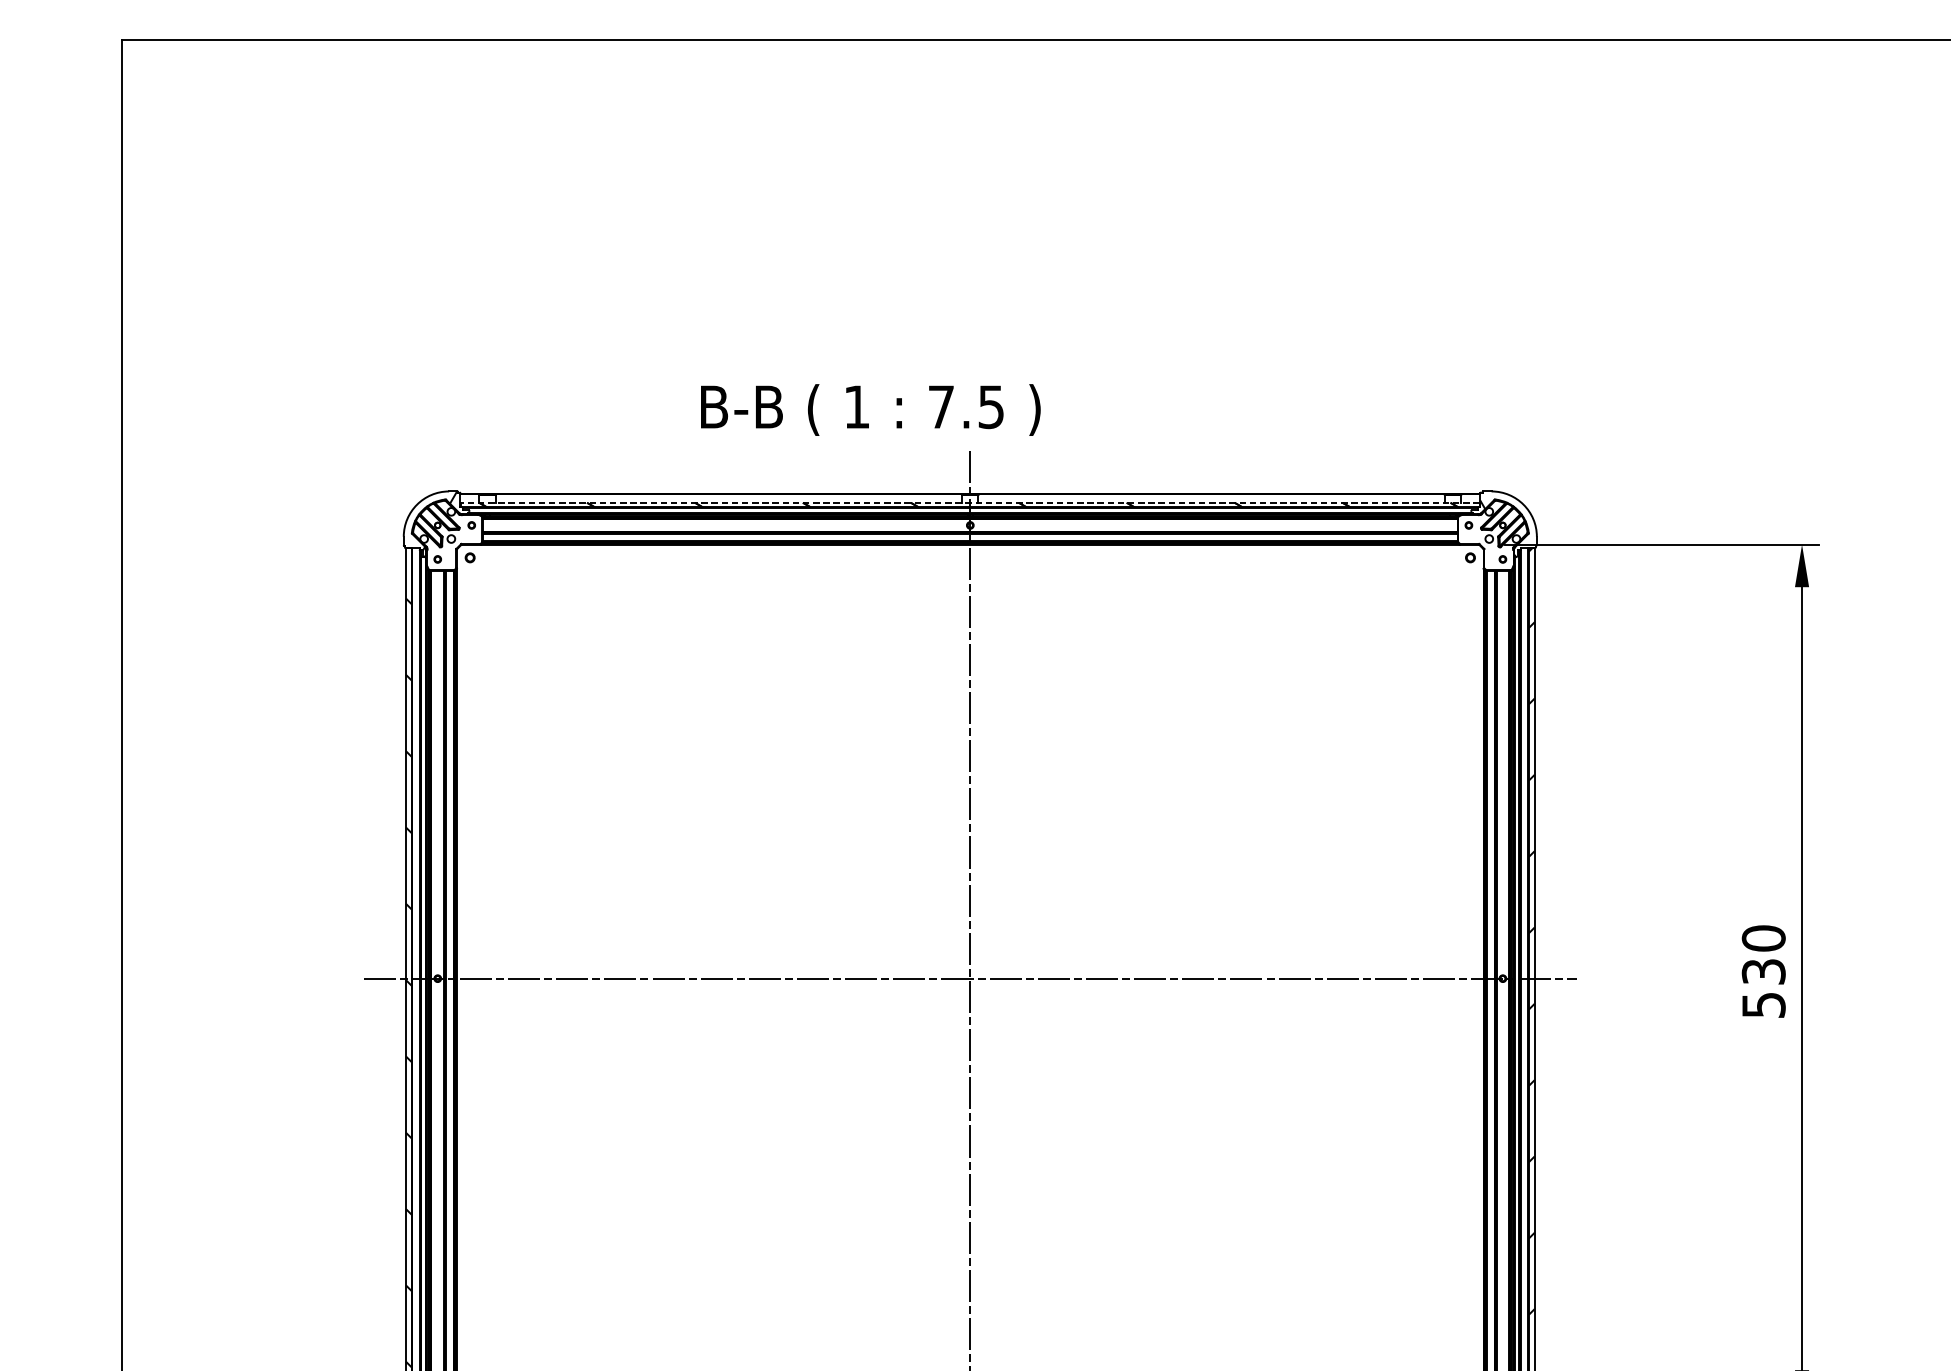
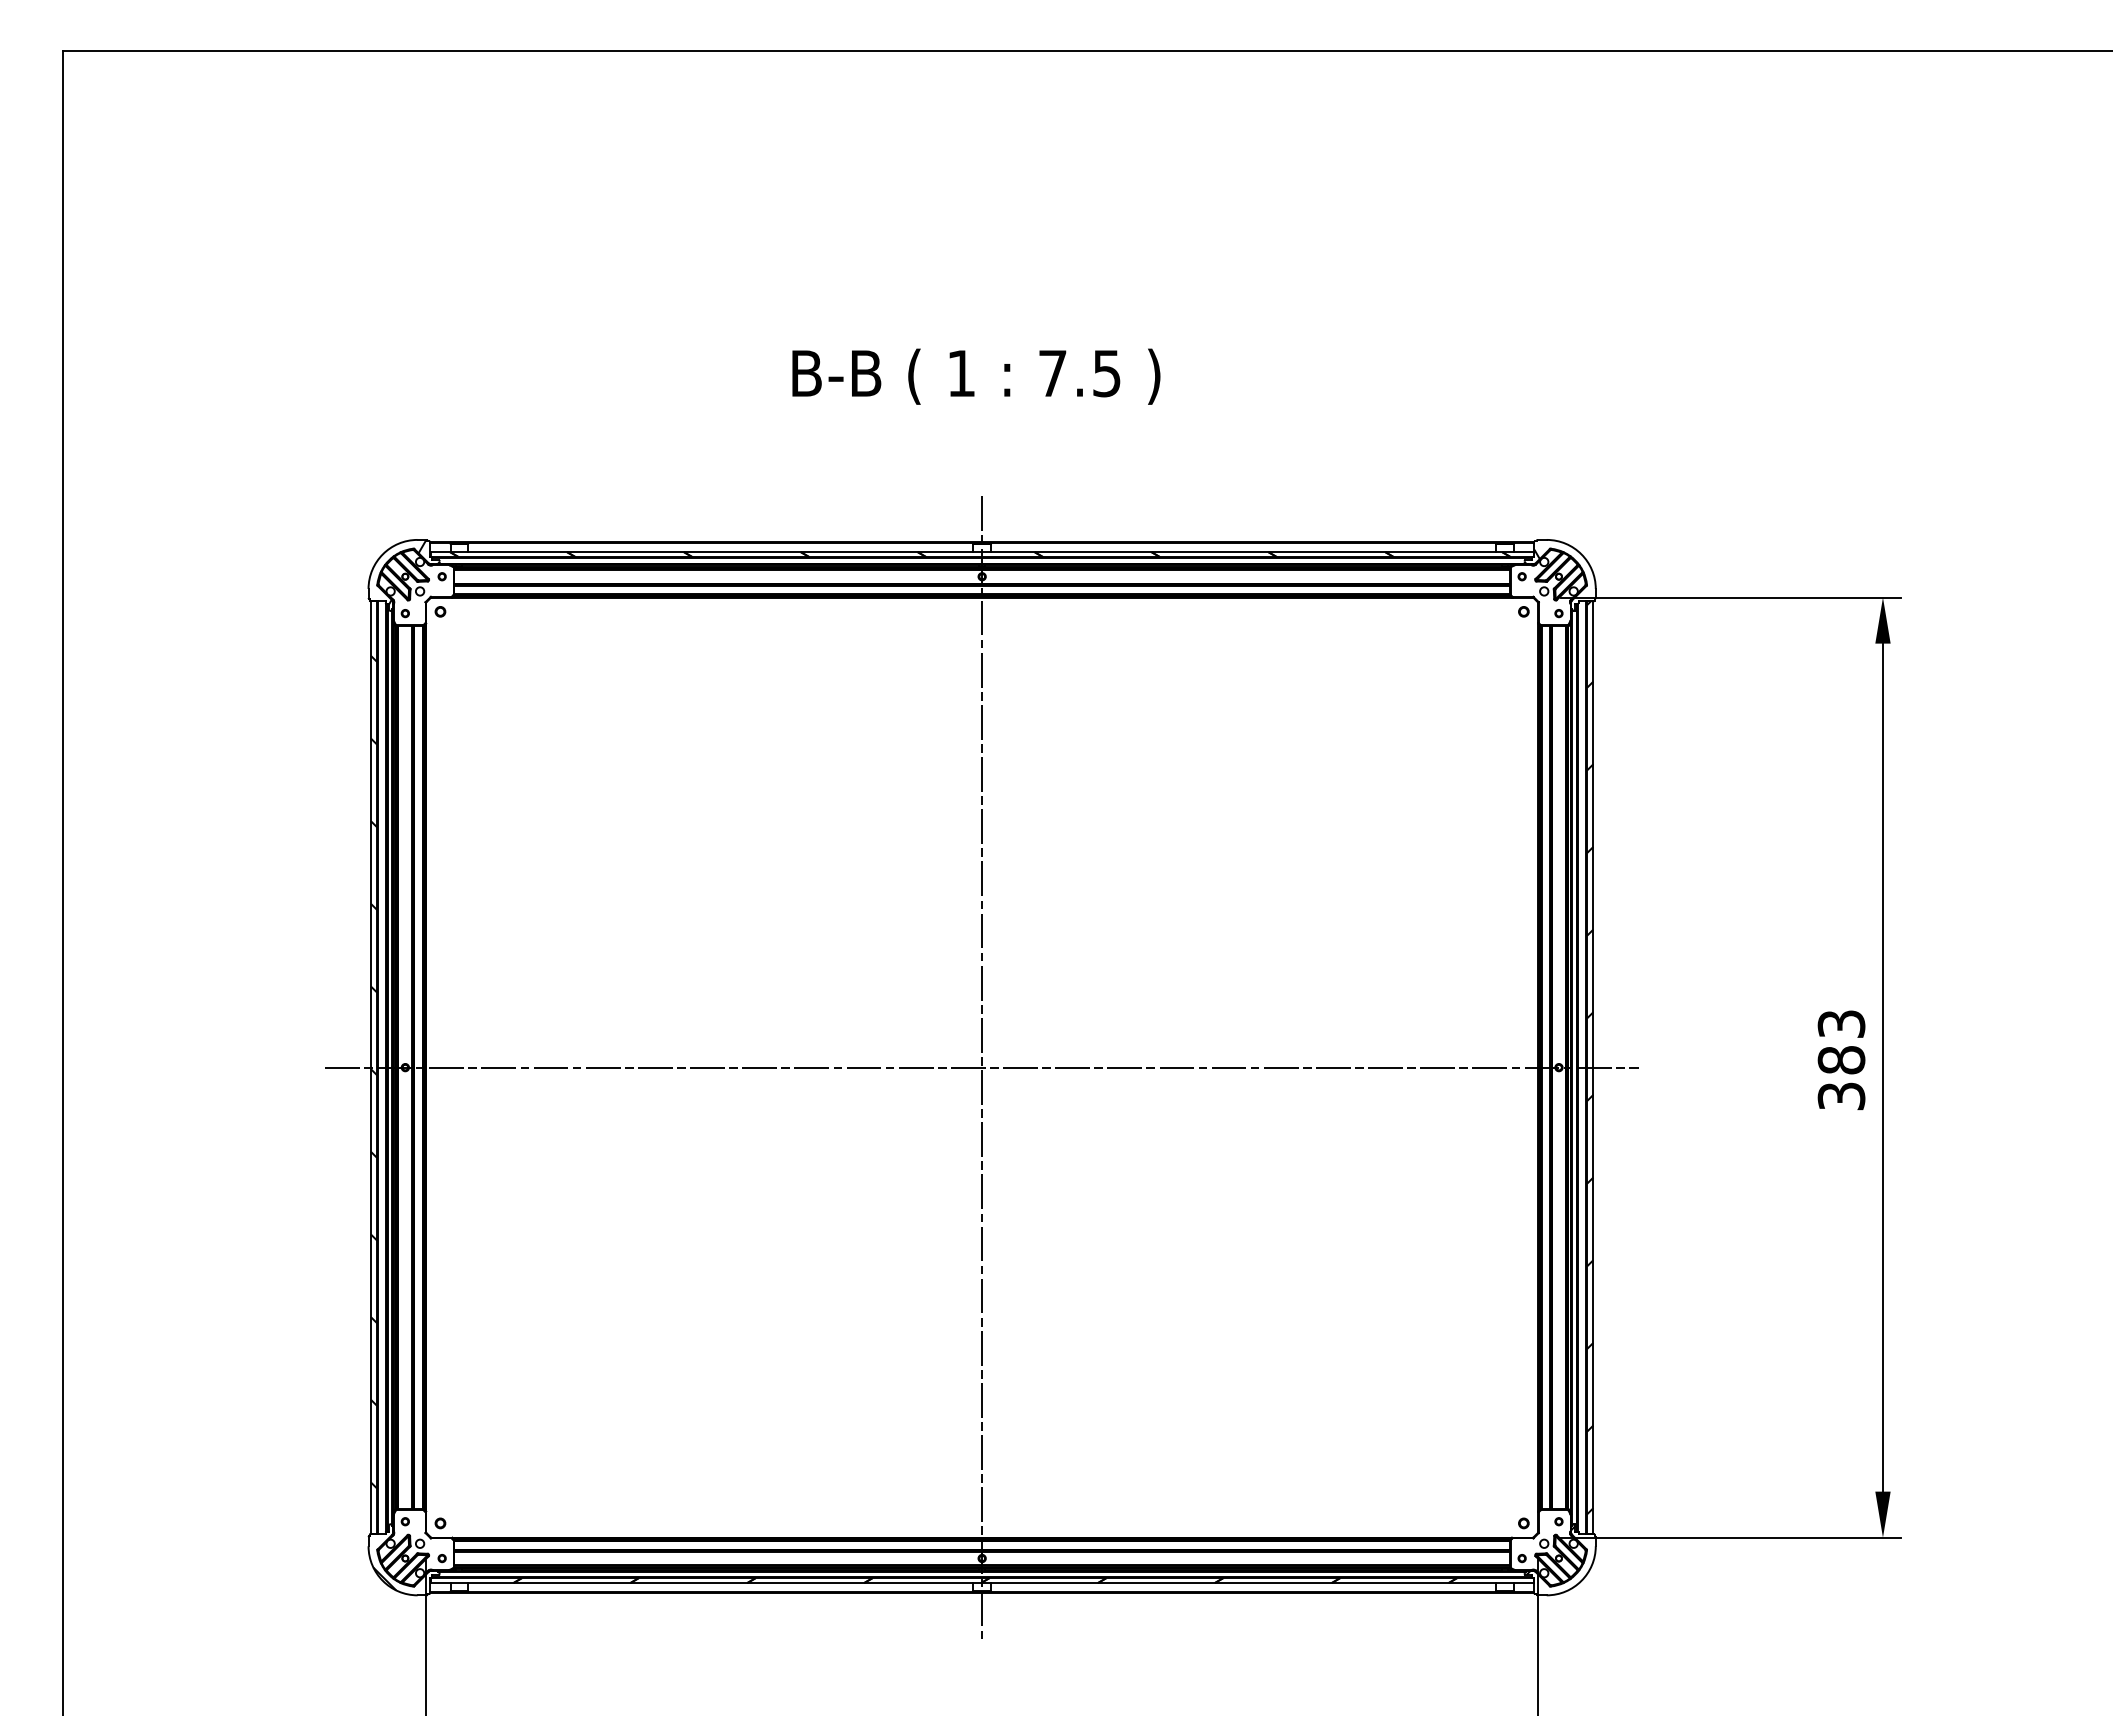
text: (870, 409) -> (976, 376), moved
line: (970, 503) -> (982, 552), dashed -> solid
text: (1763, 971) -> (1841, 1059), 530 -> 383

